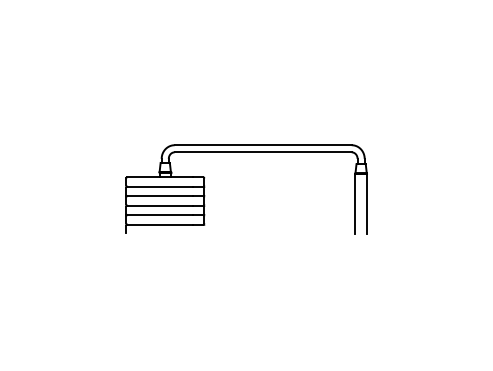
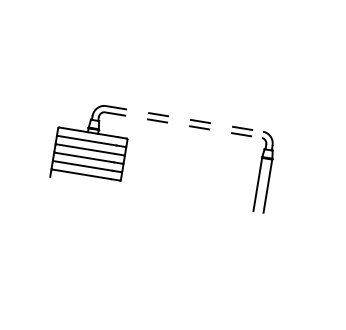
line: (263, 145) -> (184, 119), solid -> dashed
line: (263, 152) -> (183, 125), solid -> dashed

